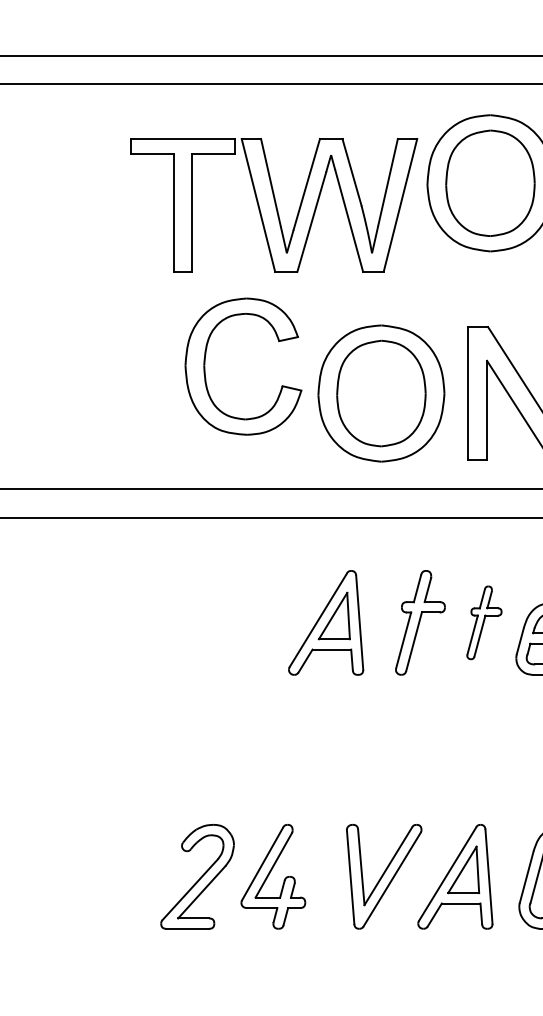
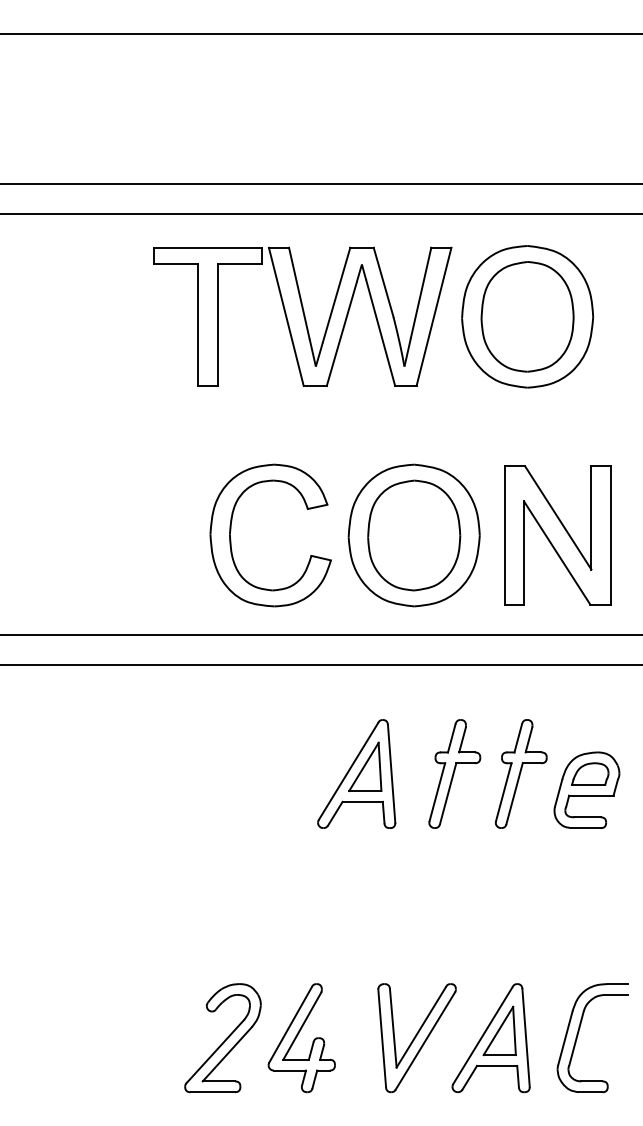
part: (274, 205) -> (302, 316), moved
part: (205, 362) -> (231, 531), moved
part: (484, 622) -> (521, 773), size x1.43

